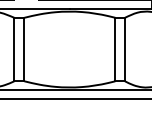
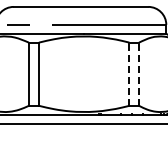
line: (115, 49) -> (129, 74), solid -> dashed
line: (125, 49) -> (139, 74), solid -> dashed

